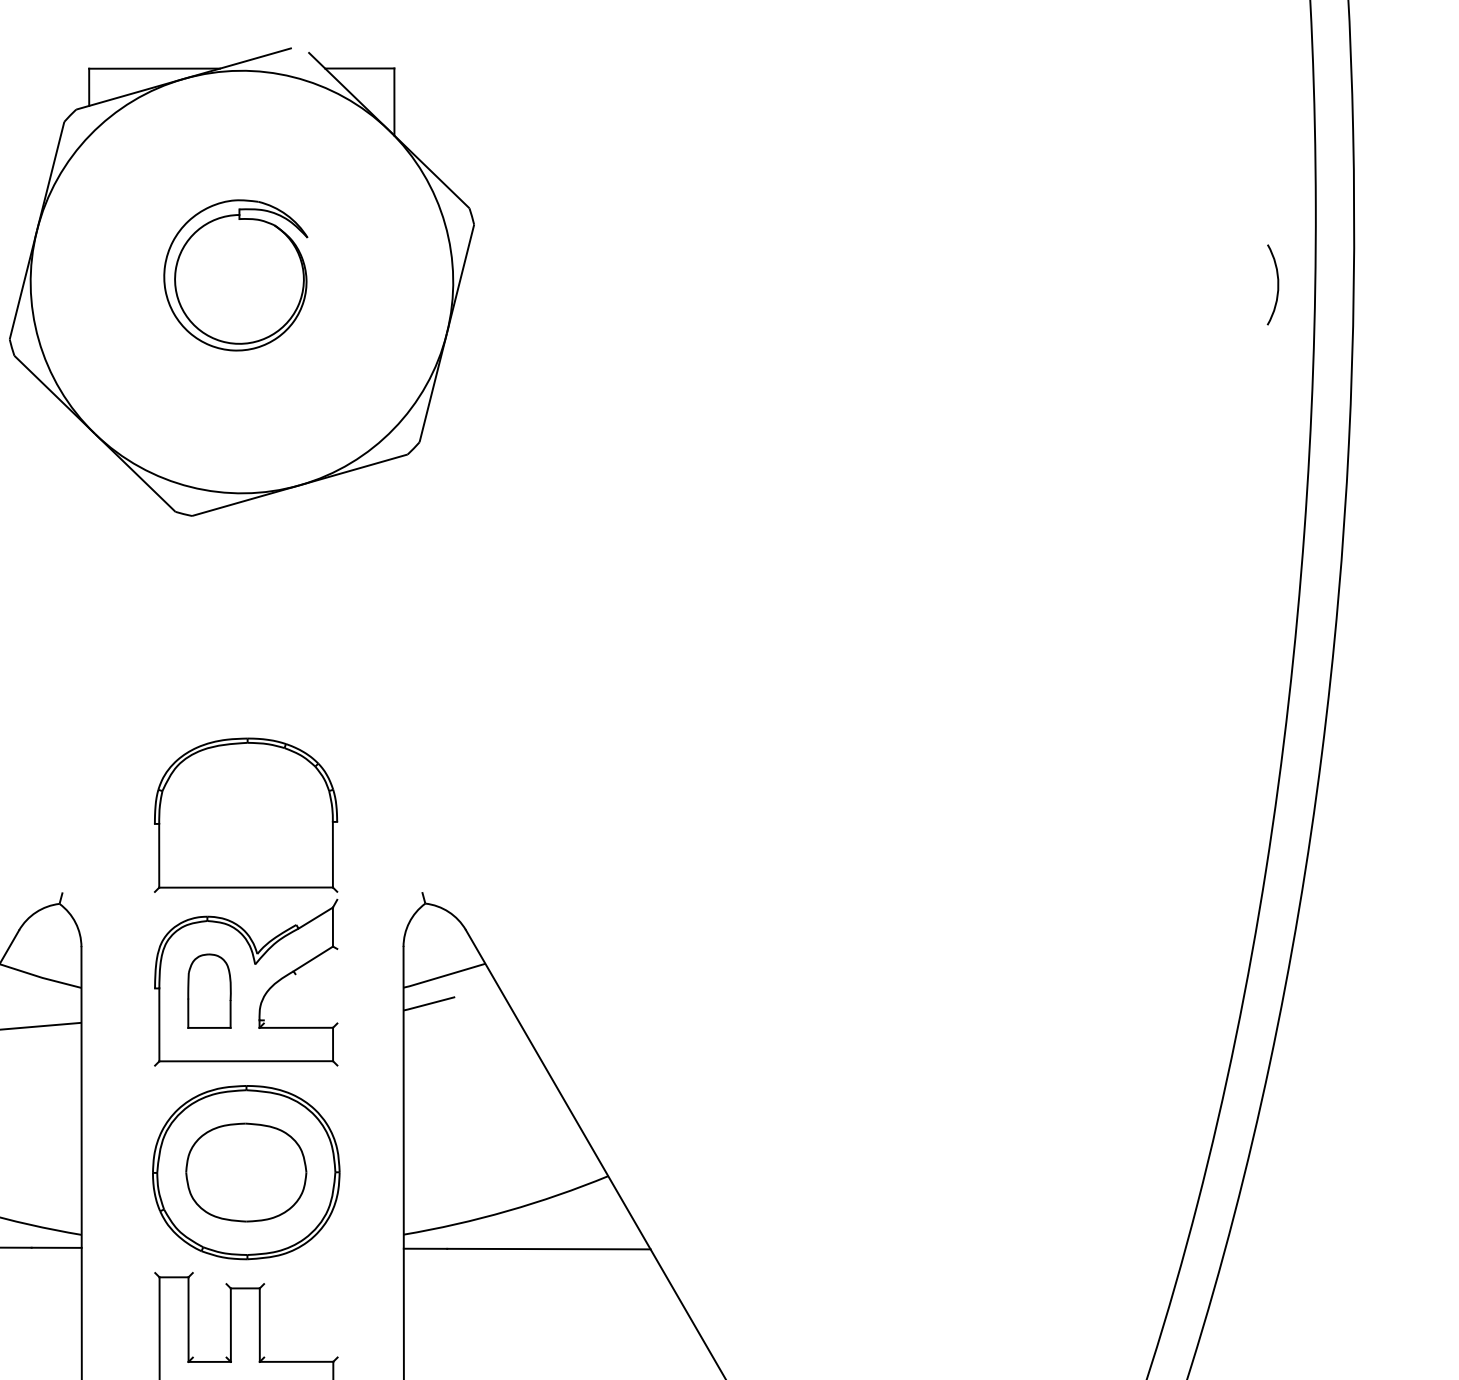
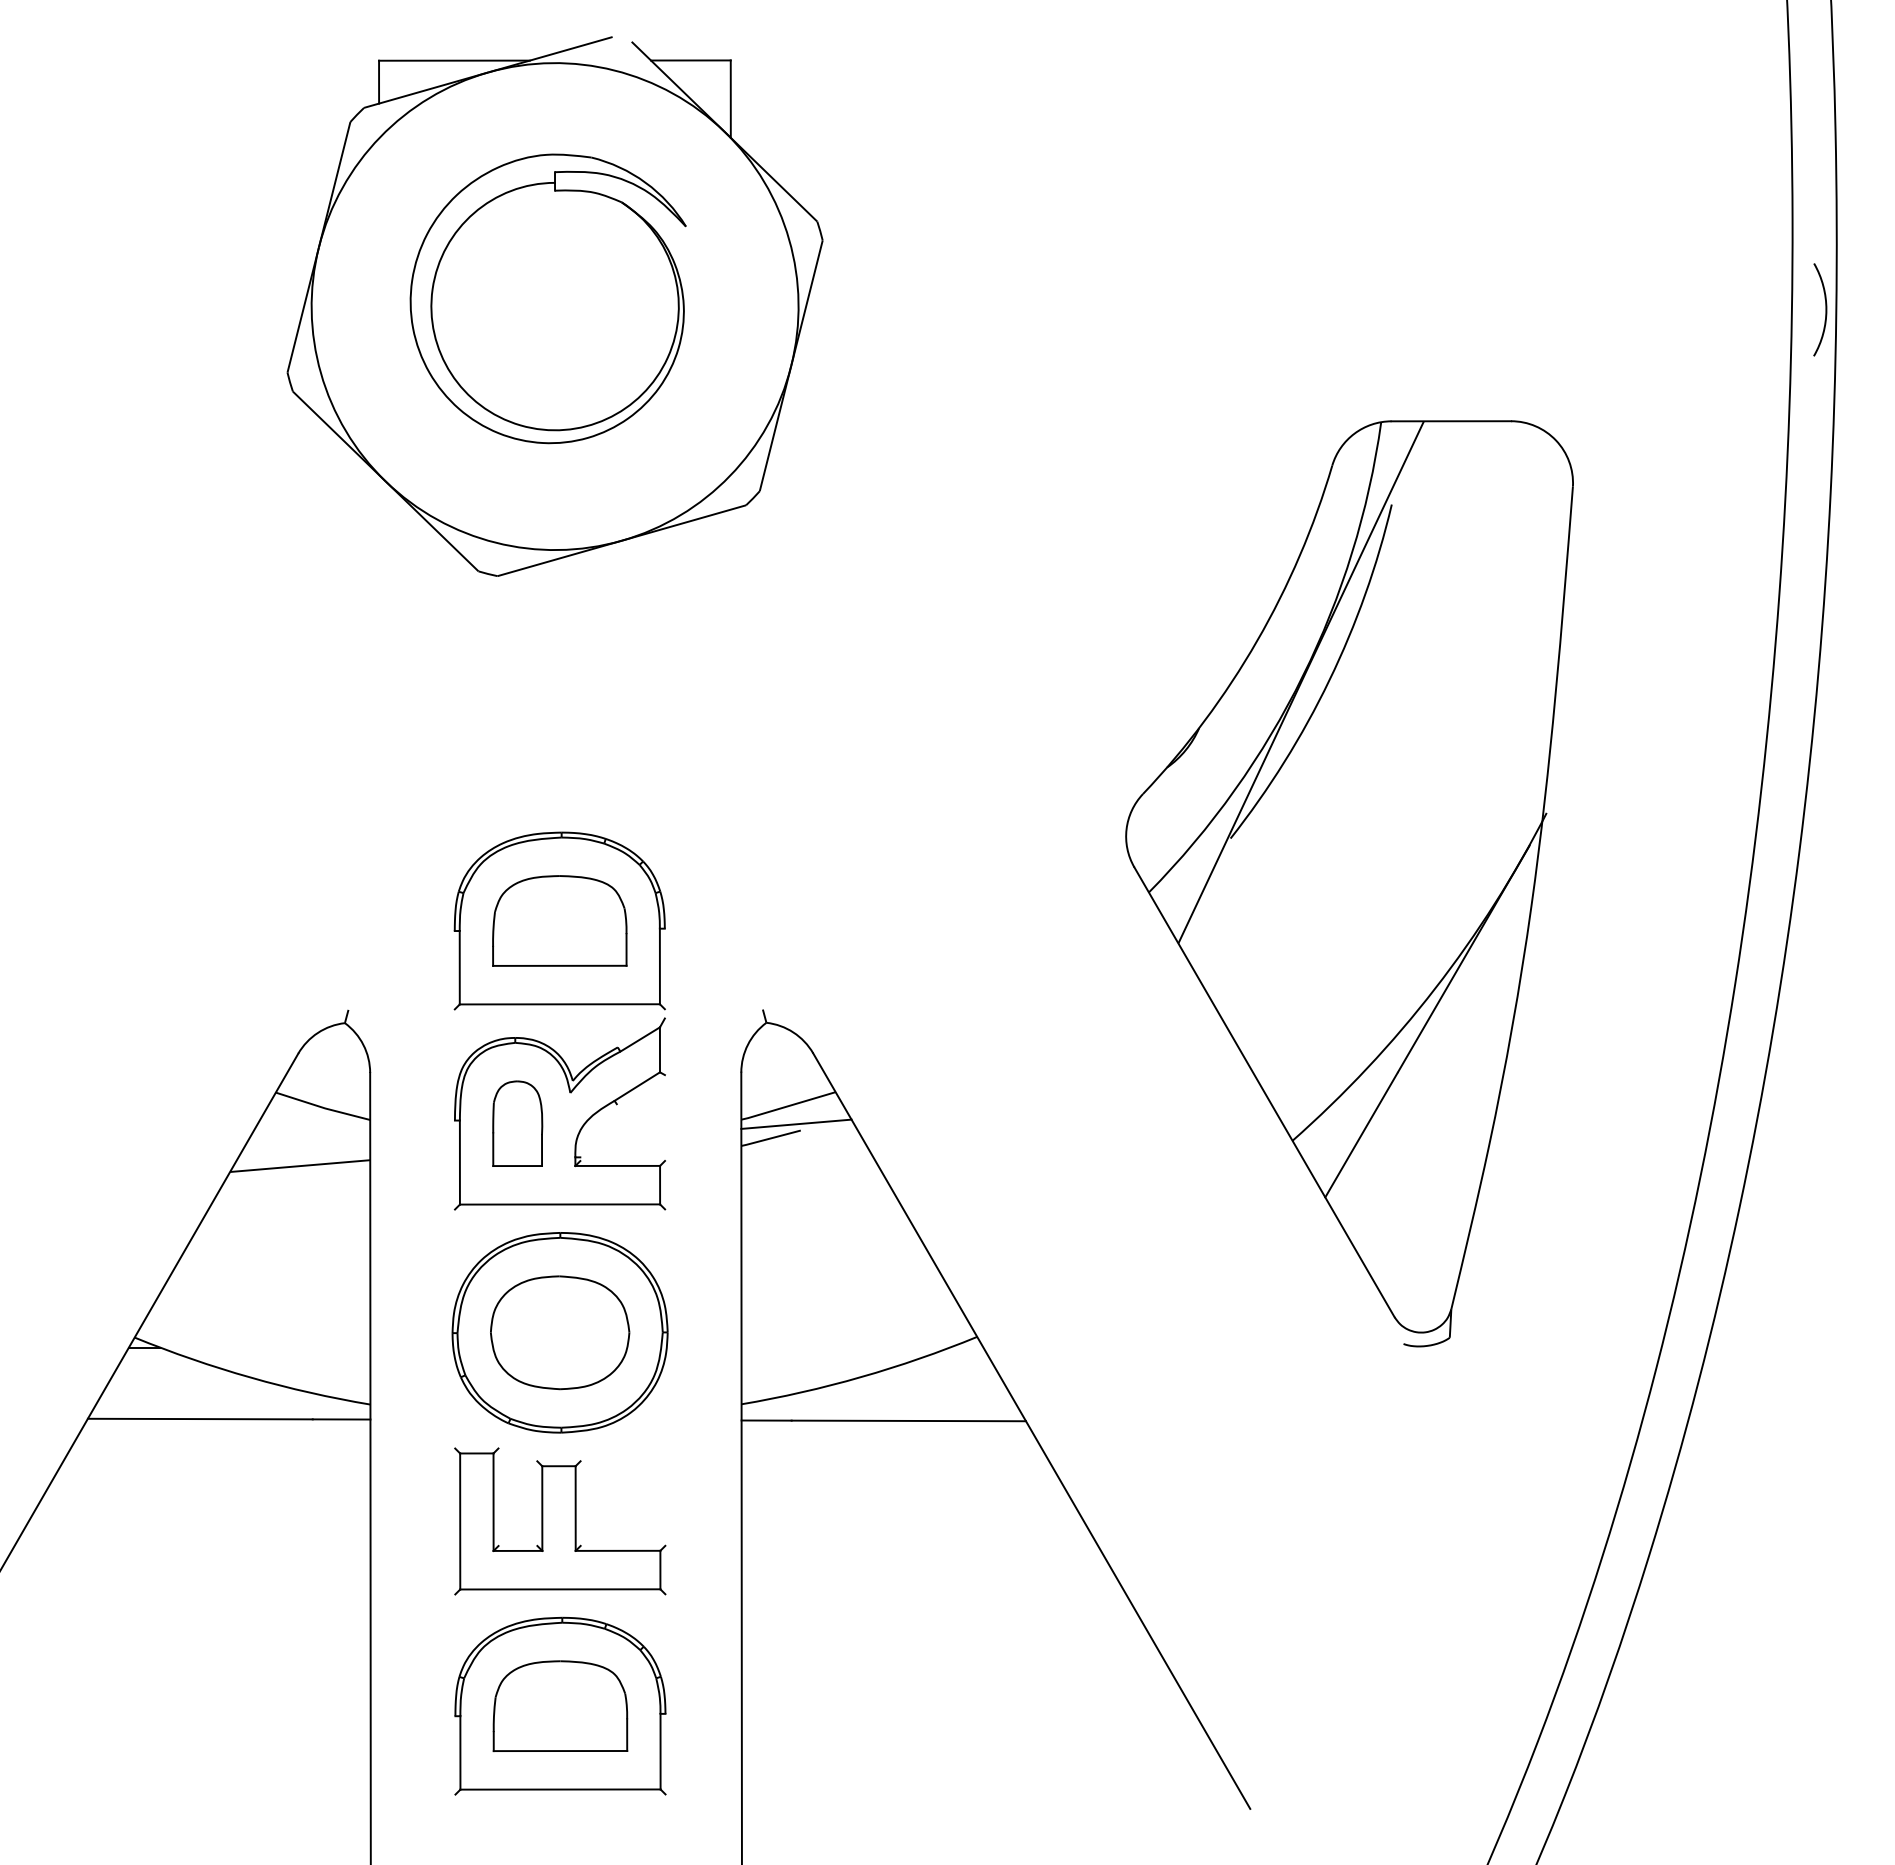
part: (235, 275) -> (547, 298), size x1.67
arc: (1277, 284) -> (1825, 309), moved
part: (931, 782) -> (1349, 883), added
part: (245, 814) -> (559, 920), added
line: (451, 990) -> (796, 1123), added

